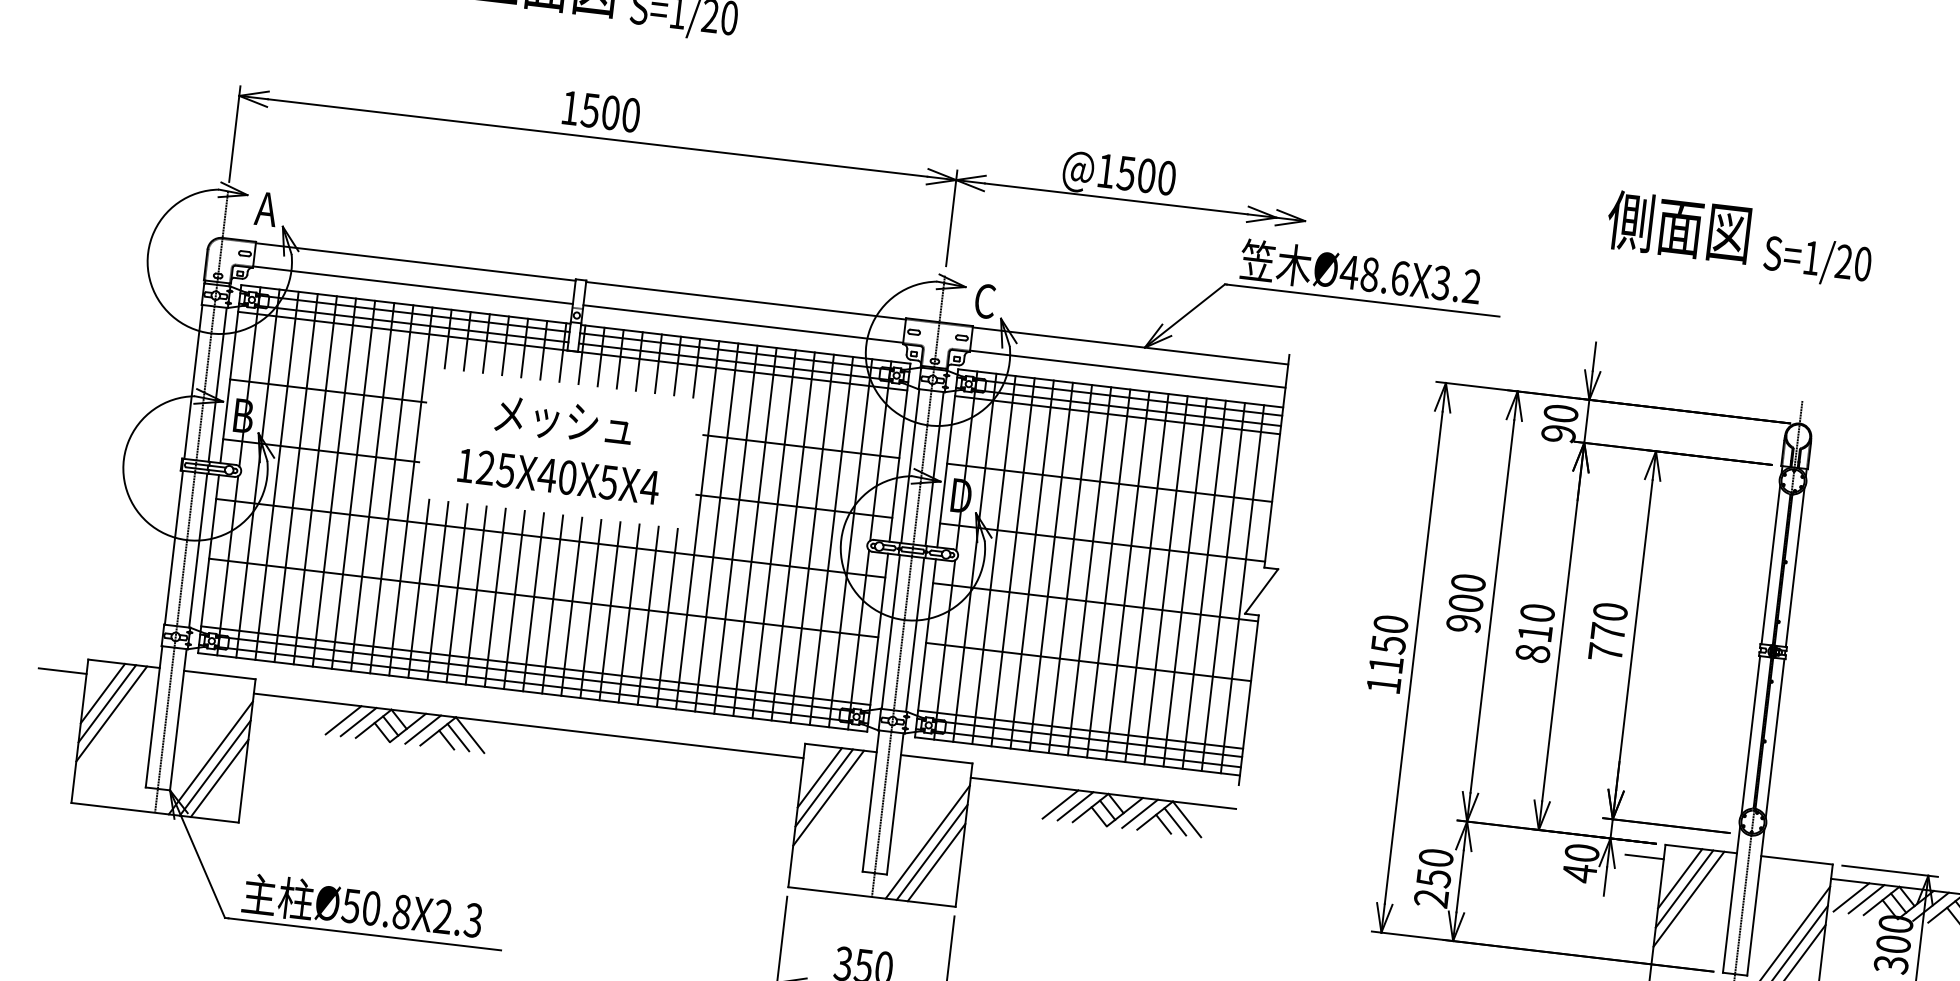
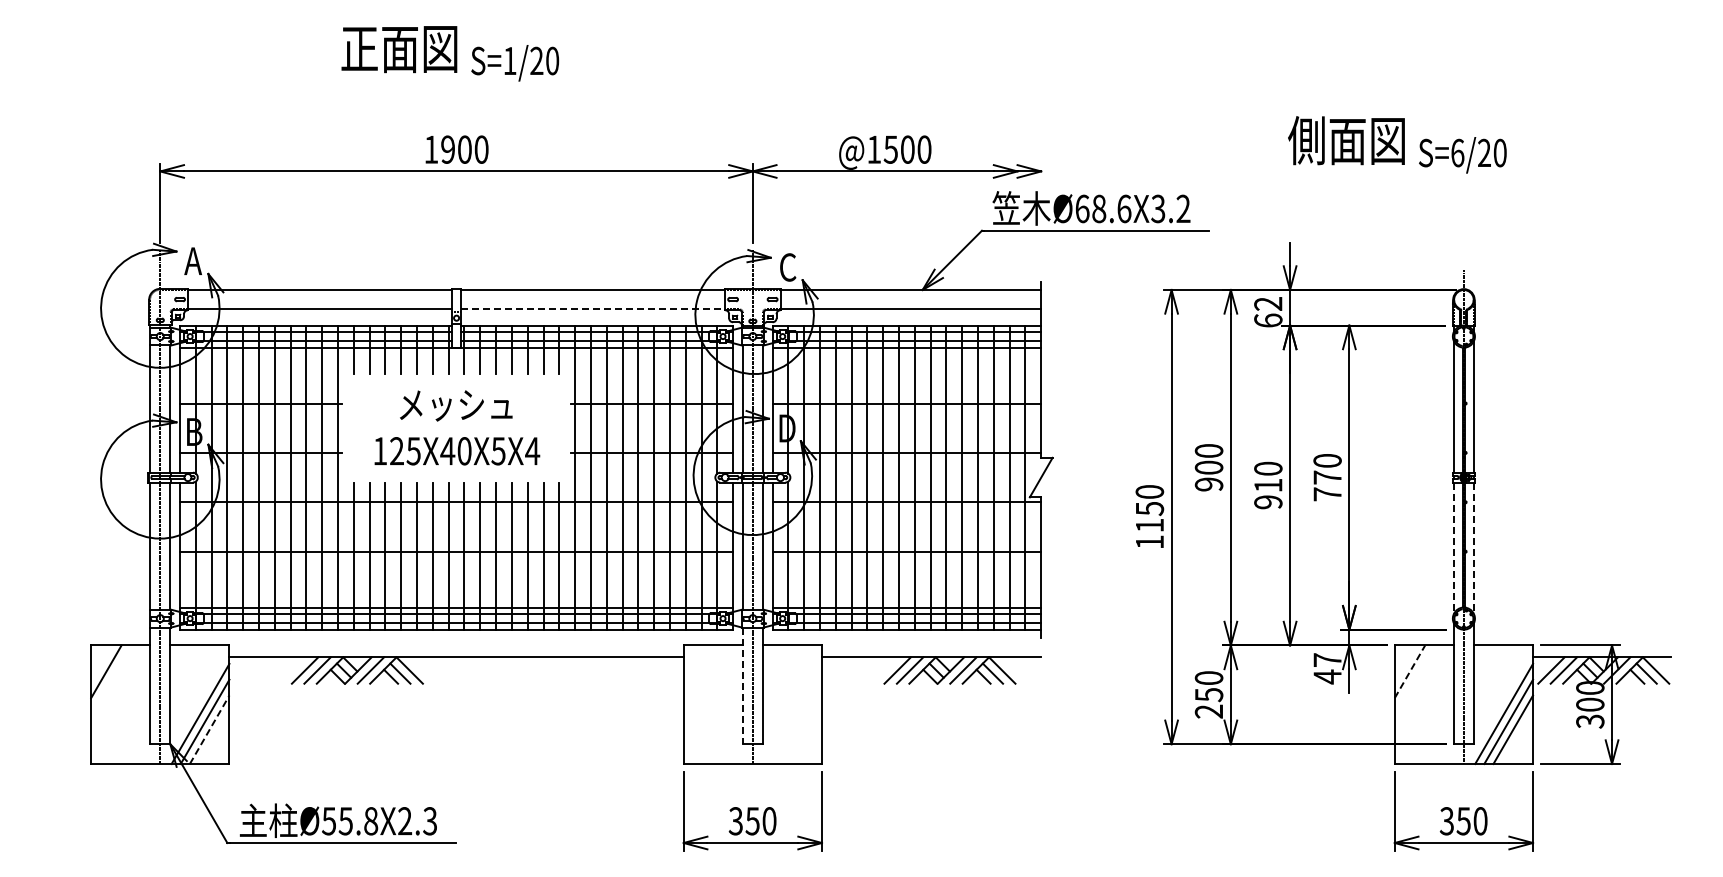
text: (589, 110) -> (447, 149), 1500 -> 1900
text: (1811, 257) -> (1457, 152), S=1/20 -> S=6/20
text: (1348, 271) -> (1081, 208), Ø48.6X3.2 -> Ø68.6X3.2
line: (743, 324) -> (593, 309), solid -> dashed
text: (1560, 424) -> (1268, 312), 90 -> 62
text: (1533, 653) -> (1268, 502), 810 -> 910
line: (62, 671) -> (71, 657), removed
line: (106, 703) -> (110, 679), removed
line: (111, 713) -> (115, 687), removed
line: (1750, 735) -> (1453, 548), solid -> dashed
line: (1774, 738) -> (1473, 548), solid -> dashed
line: (819, 777) -> (698, 671), removed
line: (219, 778) -> (209, 729), solid -> dashed
line: (824, 787) -> (703, 679), removed
line: (827, 798) -> (707, 687), removed
line: (870, 801) -> (742, 686), solid -> dashed
line: (927, 841) -> (792, 713), removed
line: (932, 851) -> (797, 721), removed
text: (1582, 852) -> (1327, 659), 40 -> 47
line: (1644, 857) -> (1378, 657), removed
line: (935, 862) -> (801, 729), removed
line: (1680, 878) -> (1410, 671), solid -> dashed
line: (1684, 888) -> (1414, 679), removed
line: (1688, 899) -> (1418, 687), removed
text: (370, 908) -> (345, 821), Ø50.8X2.3 -> Ø55.8X2.3

